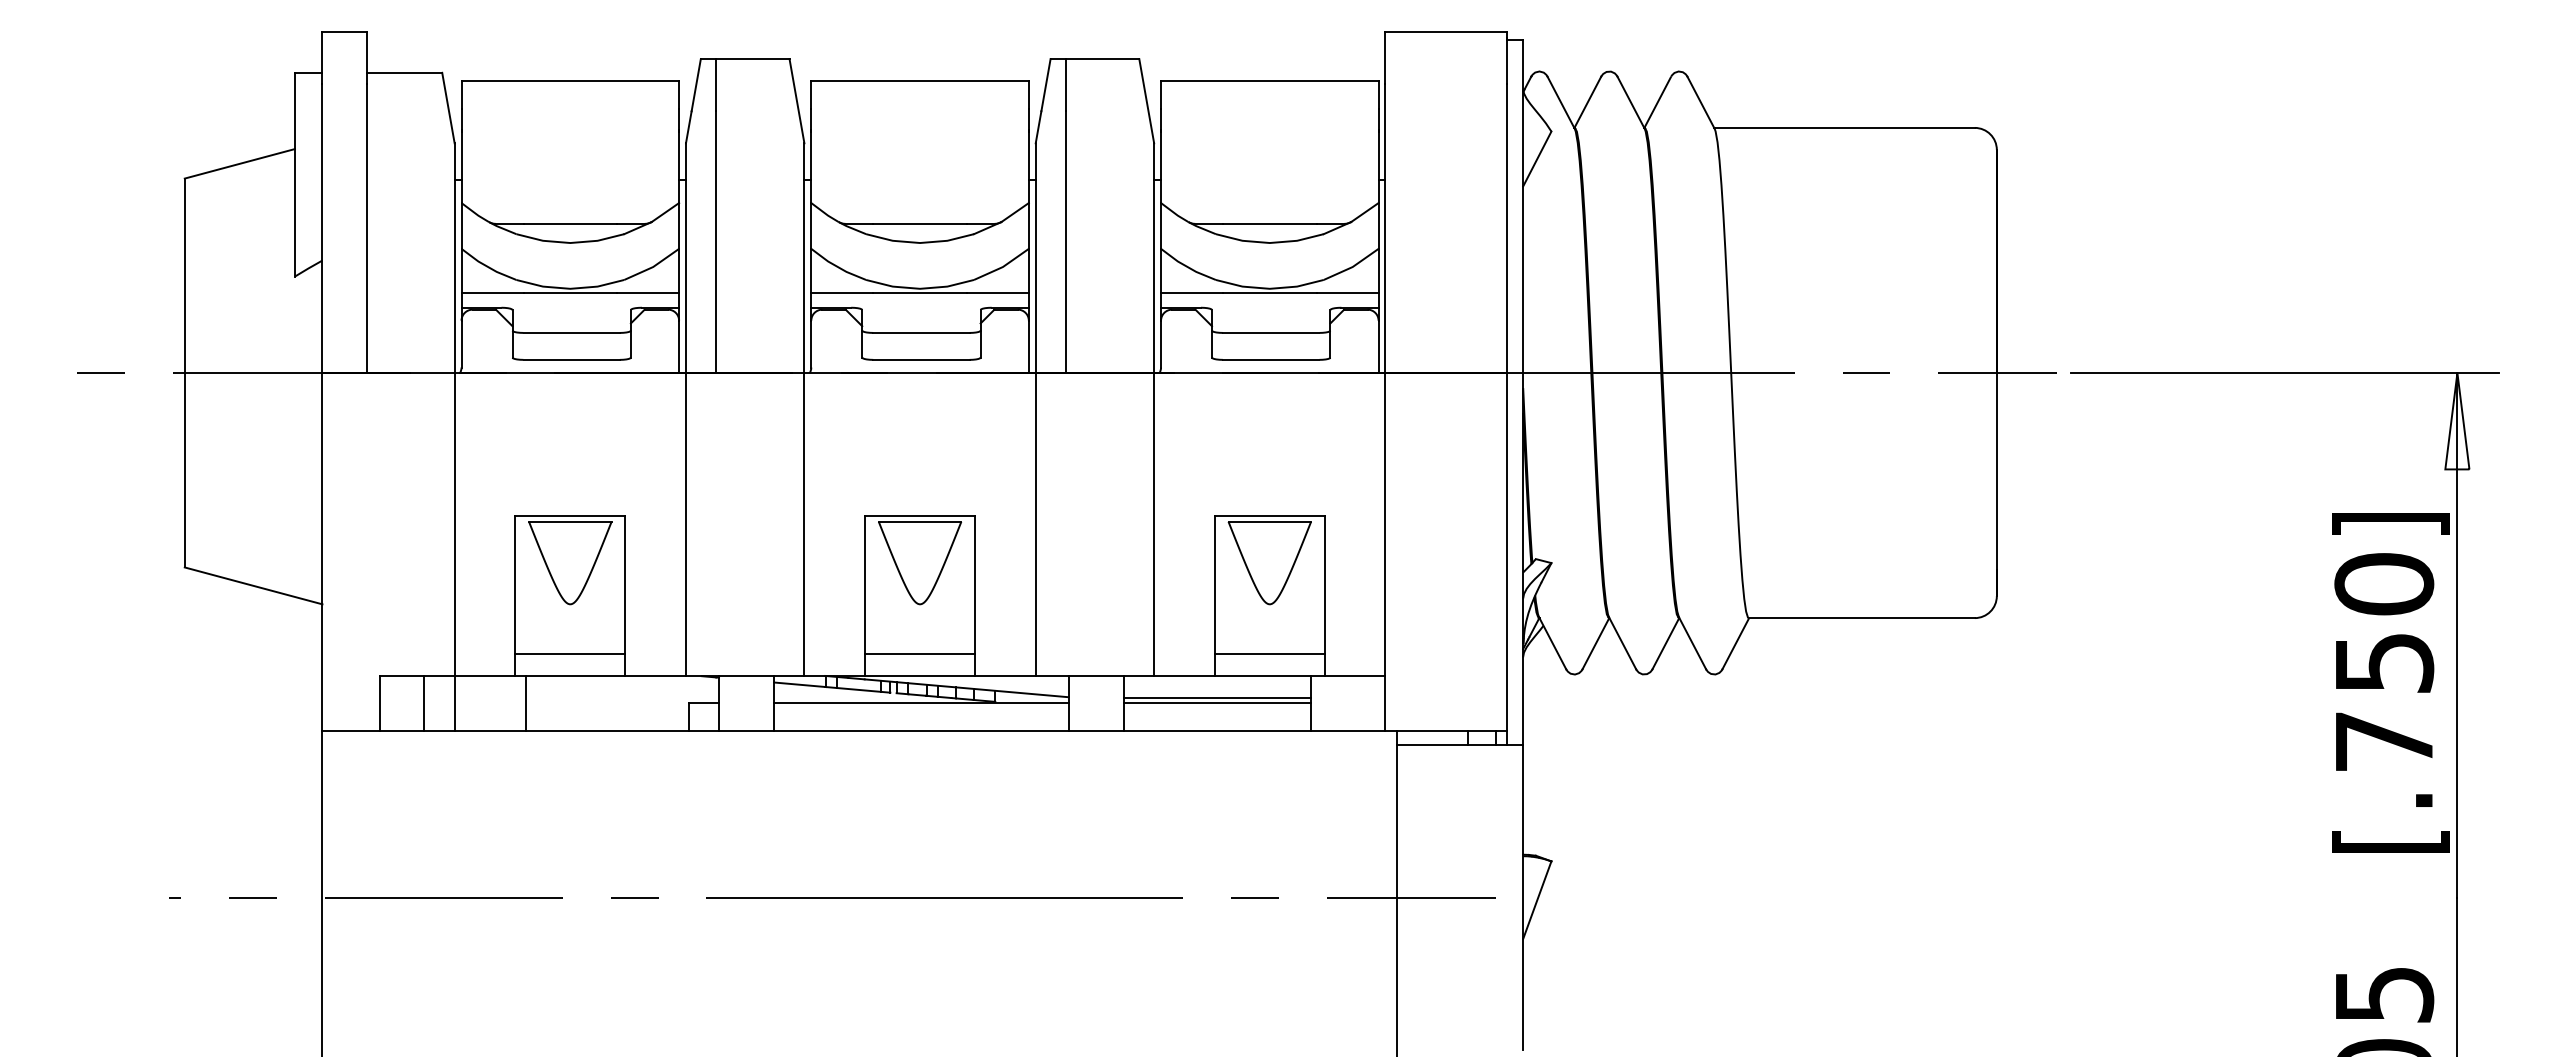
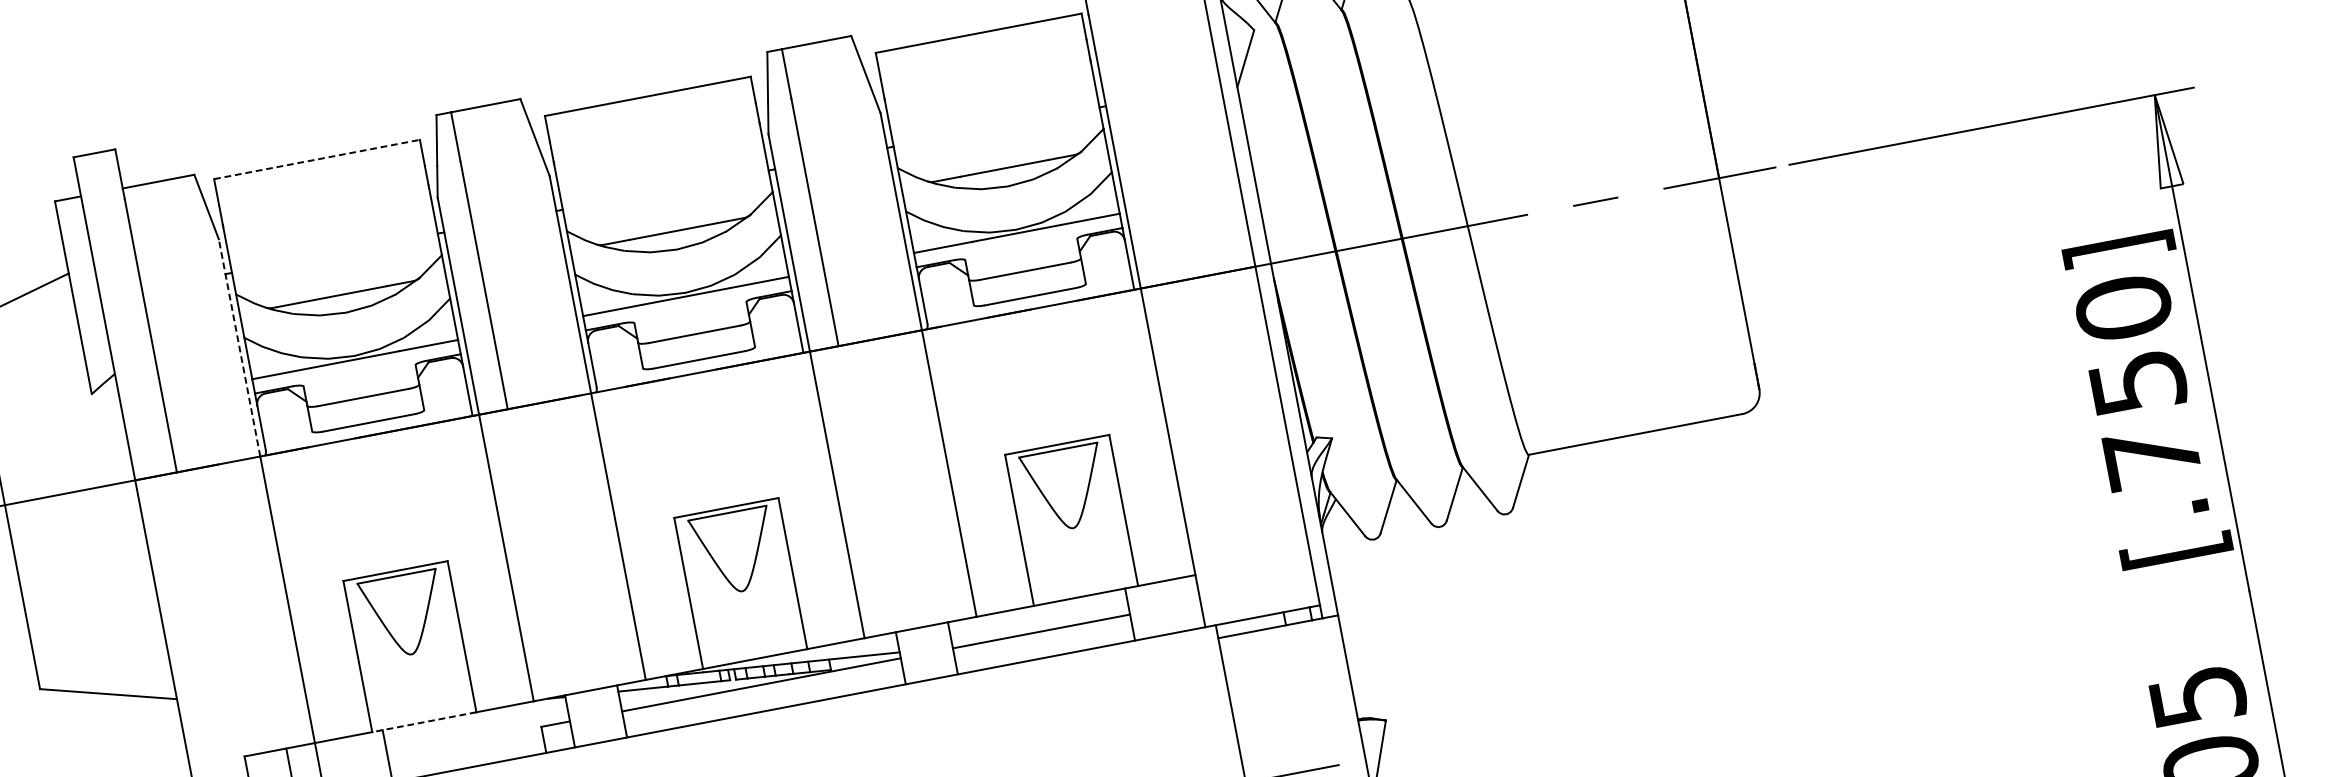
line: (570, 81) -> (317, 159), solid -> dashed
line: (454, 258) -> (239, 348), solid -> dashed
line: (570, 653) -> (420, 700), removed
line: (920, 653) -> (751, 637), removed
line: (1269, 653) -> (1081, 574), removed
line: (569, 675) -> (423, 721), solid -> dashed
line: (1217, 697) -> (1040, 625), removed

